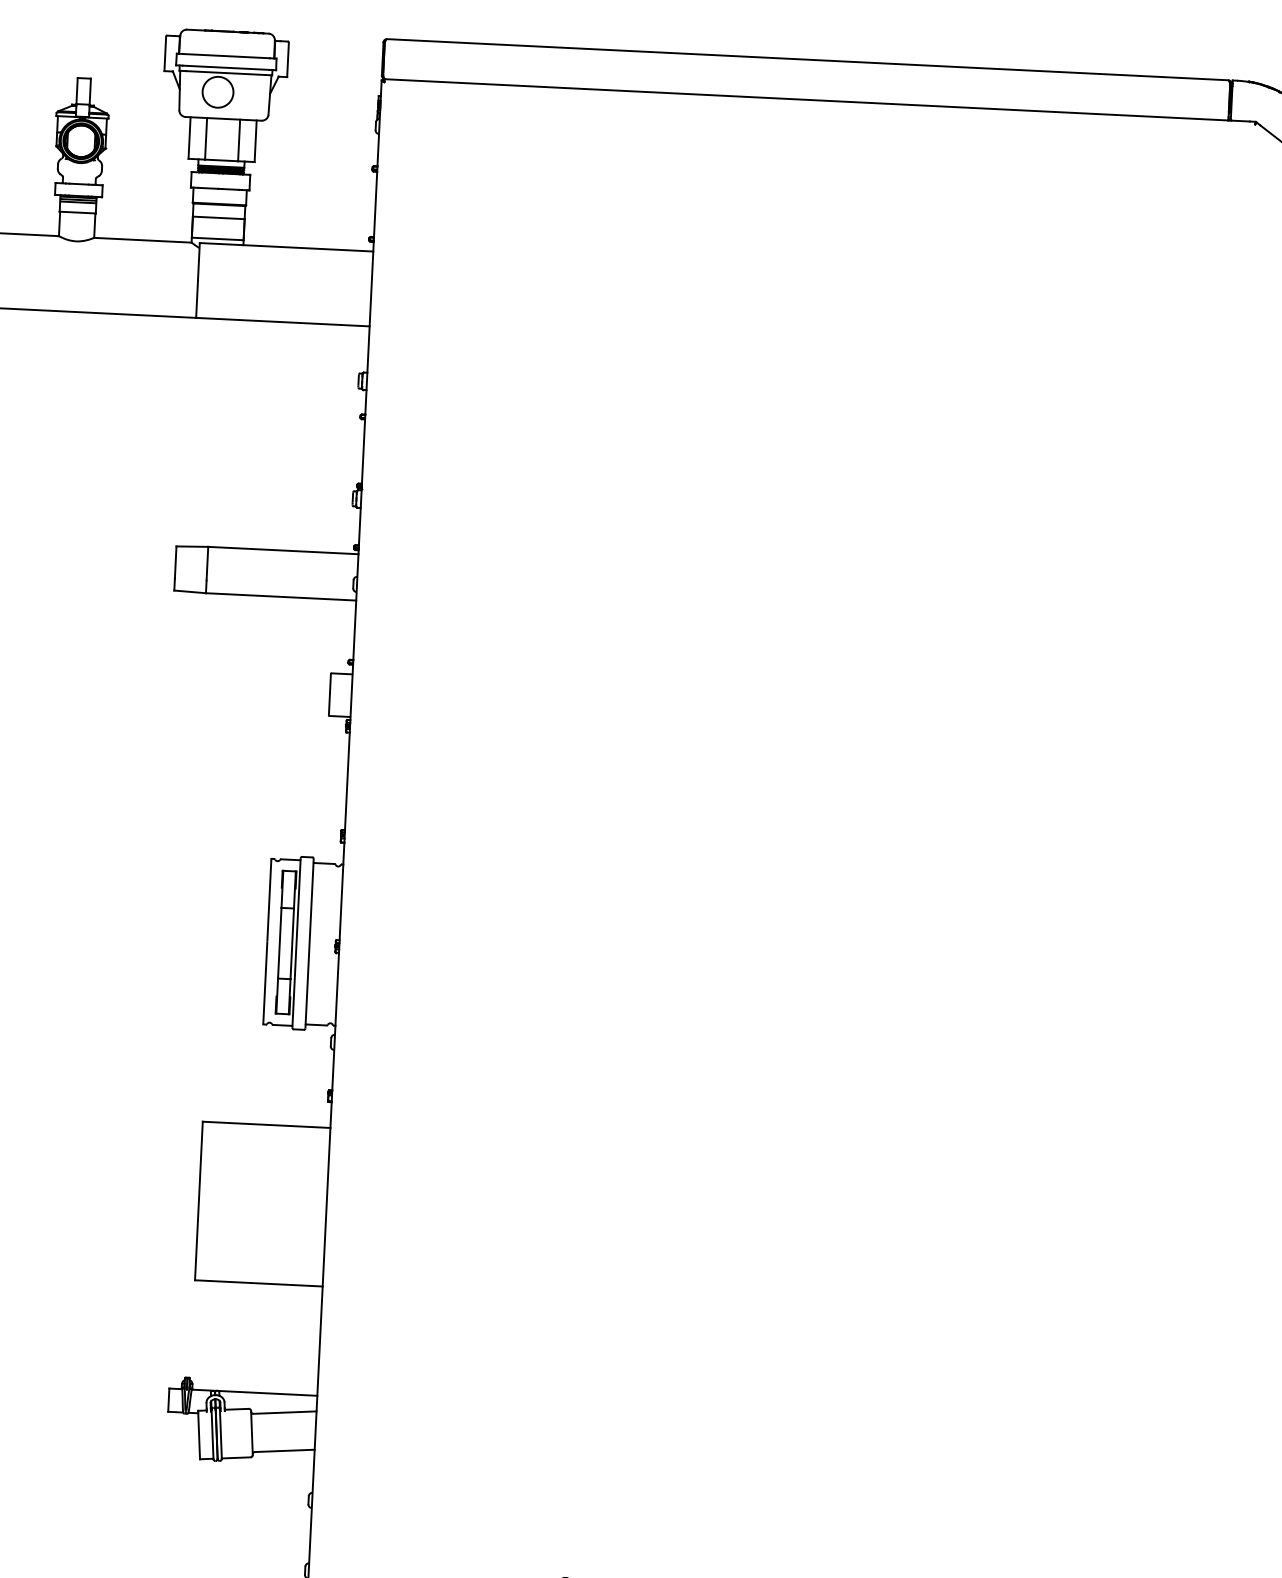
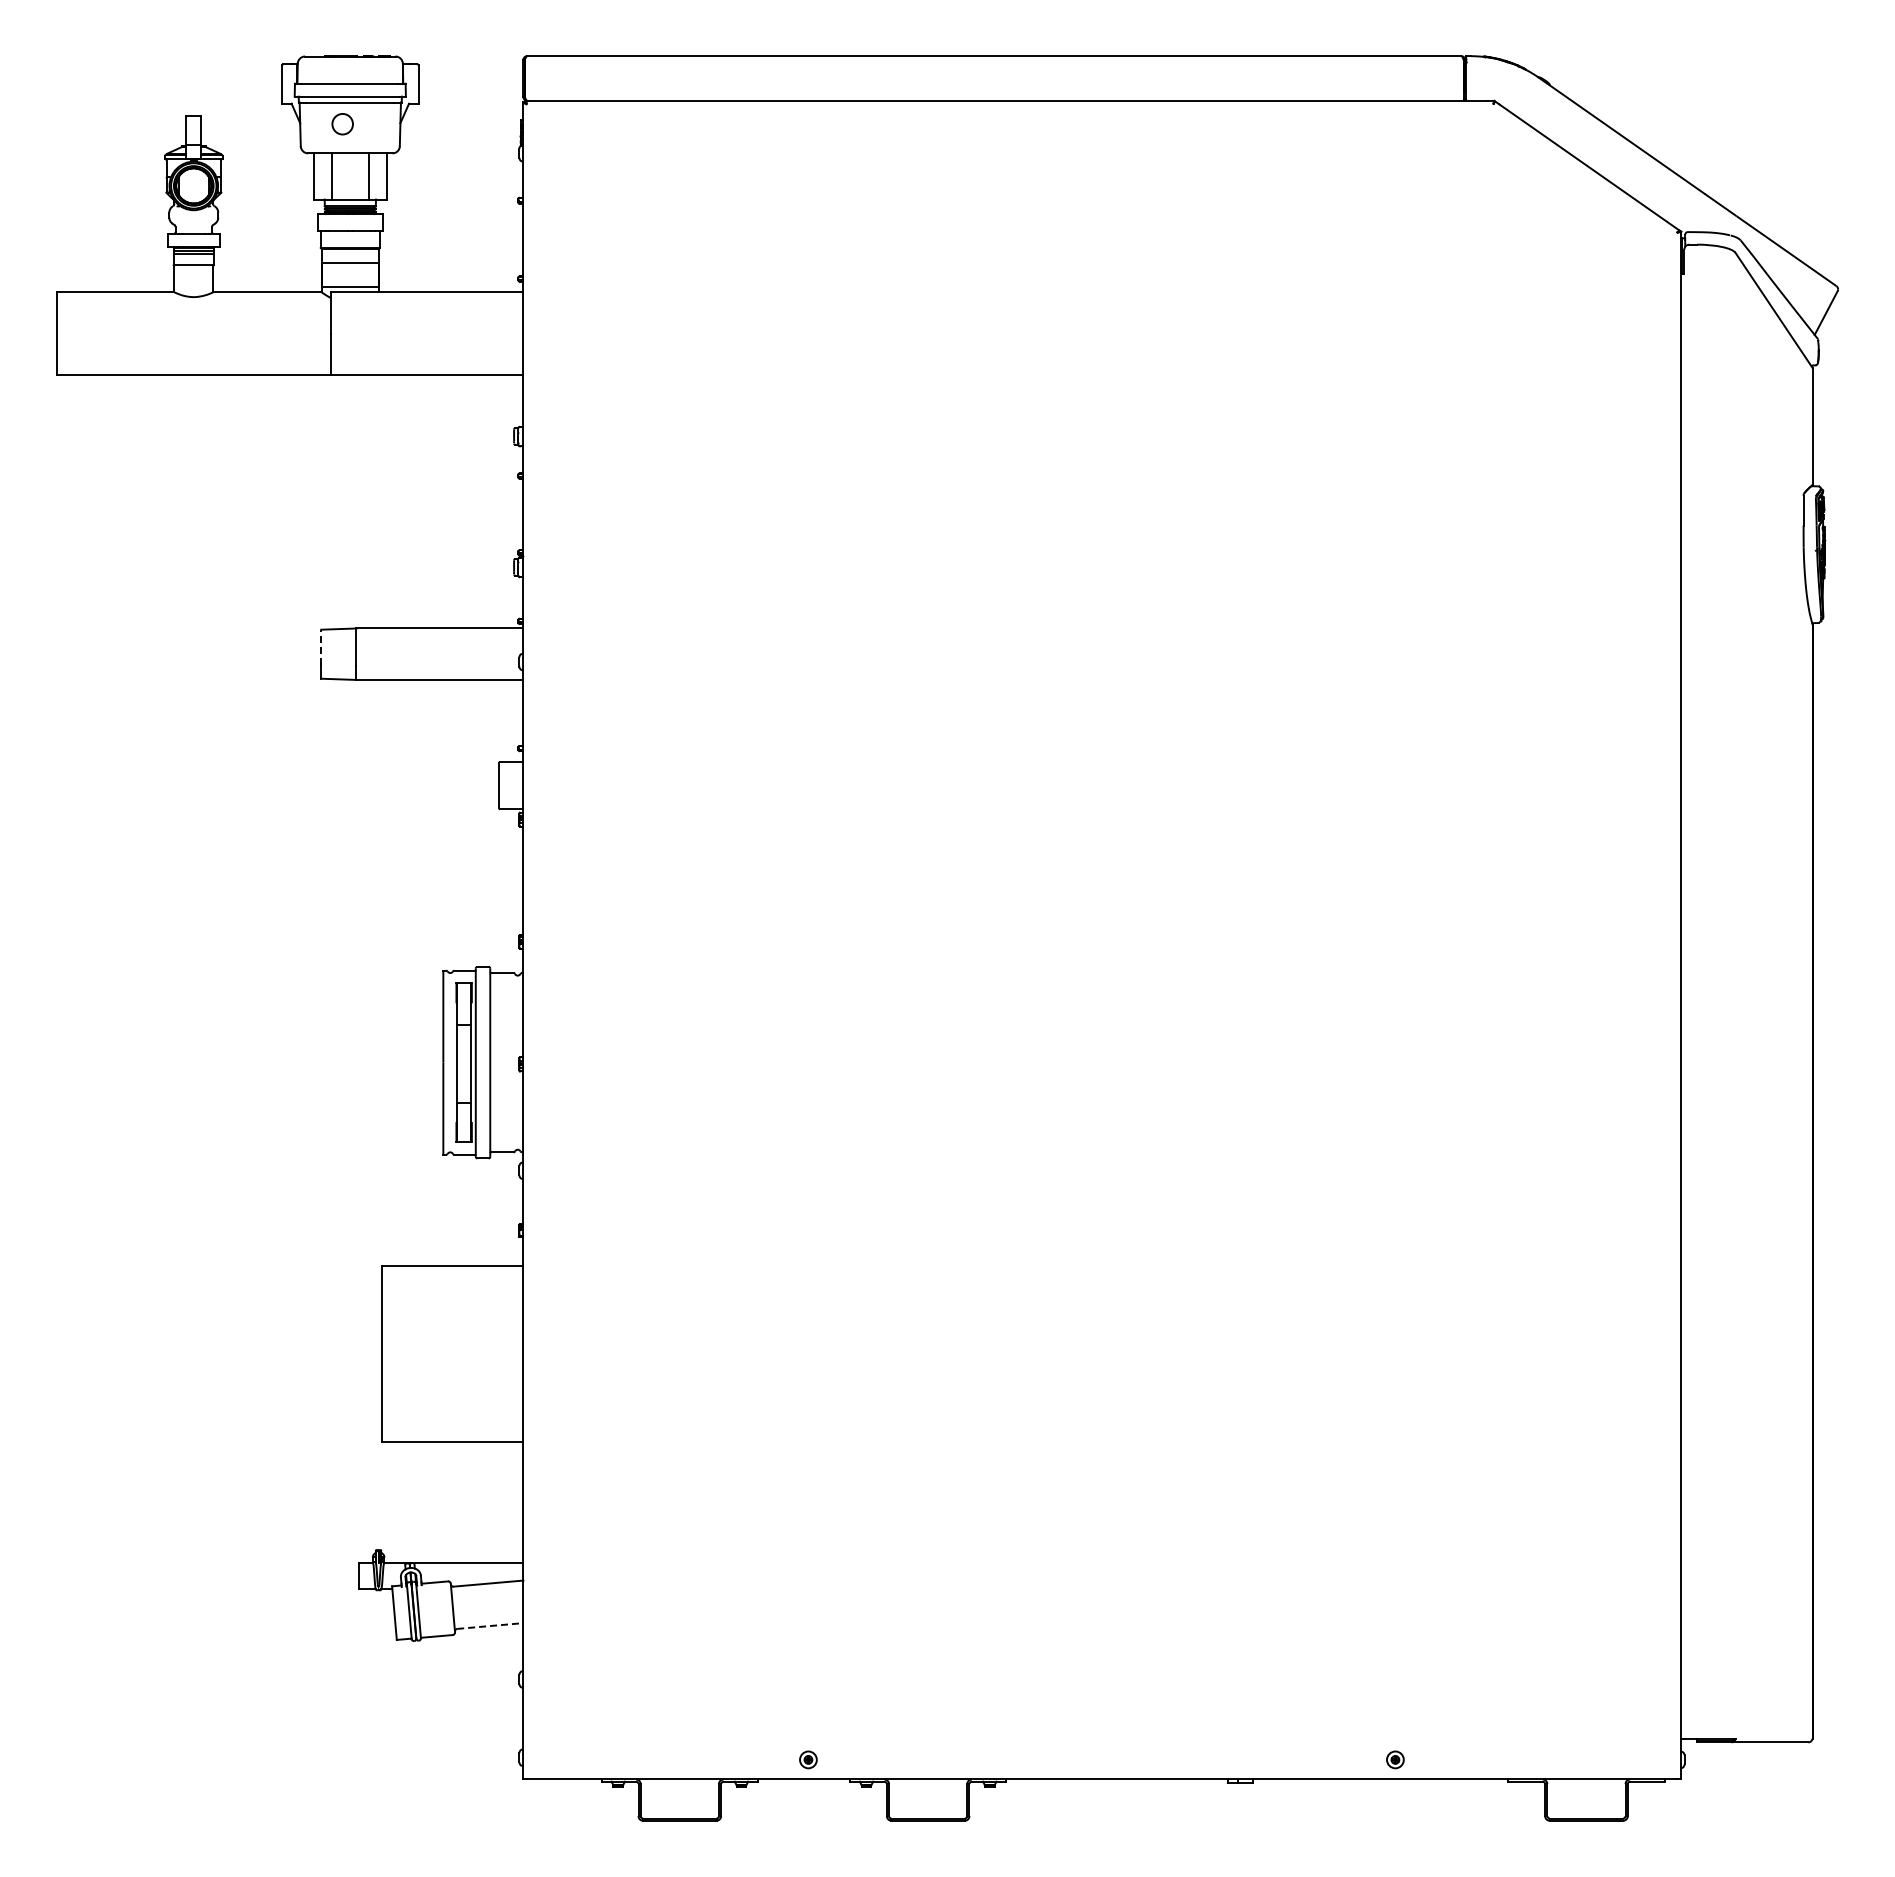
circle: (217, 92) -> (342, 124), size x0.6
line: (175, 562) -> (321, 647), solid -> dashed
line: (285, 1450) -> (490, 1625), solid -> dashed

